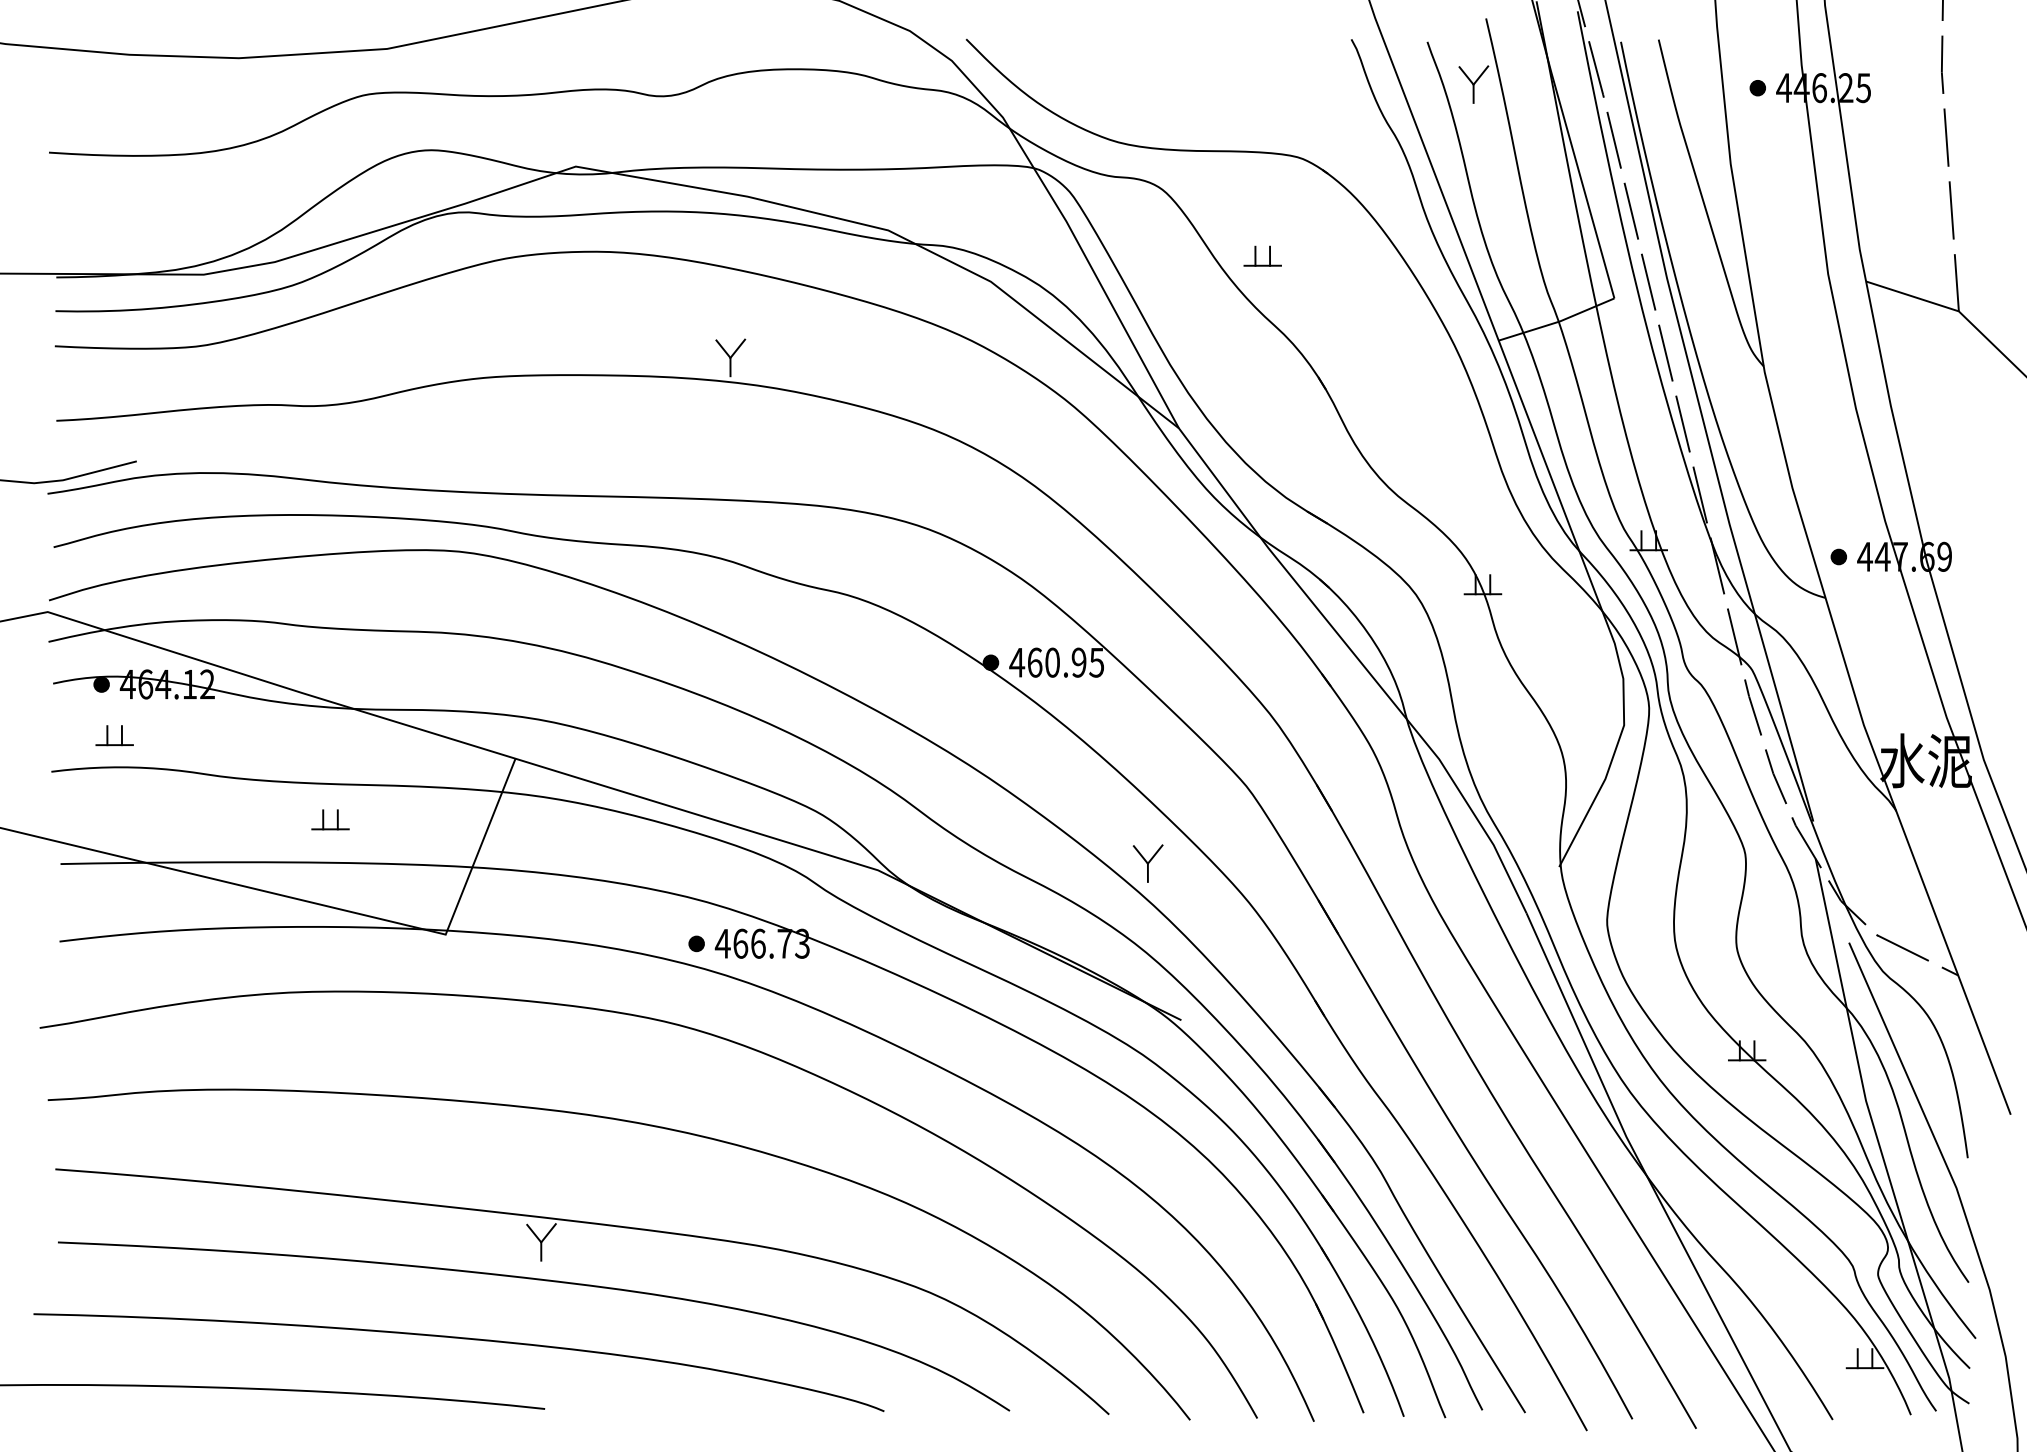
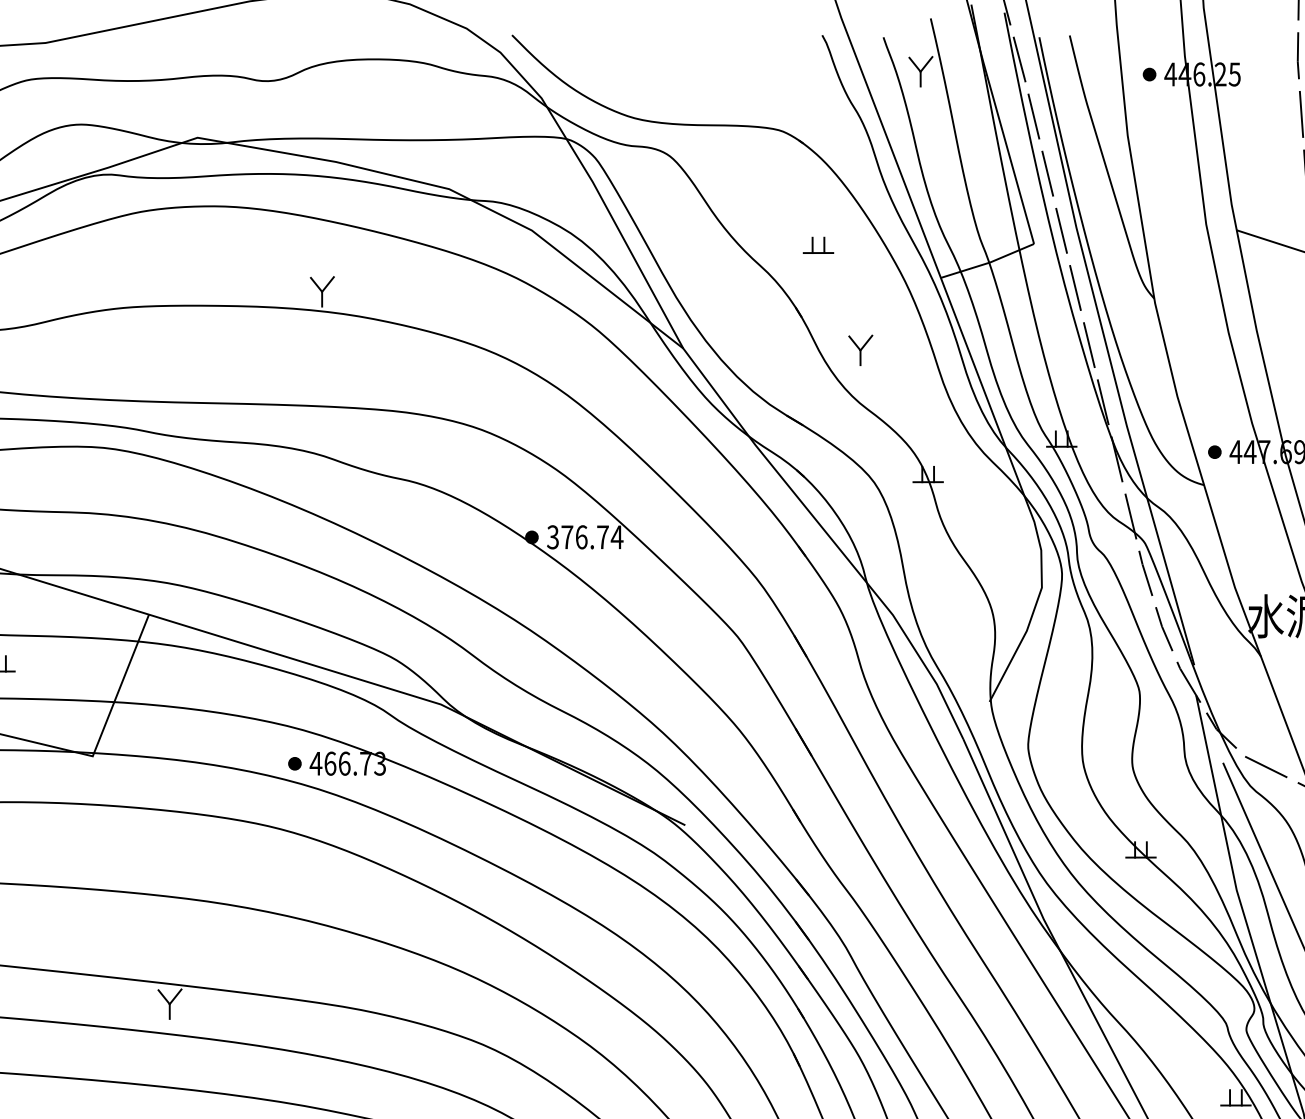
part: (1262, 255) -> (818, 244), moved
text: (1056, 662) -> (584, 537), 460.95 -> 376.74
part: (1147, 863) -> (860, 350), moved

